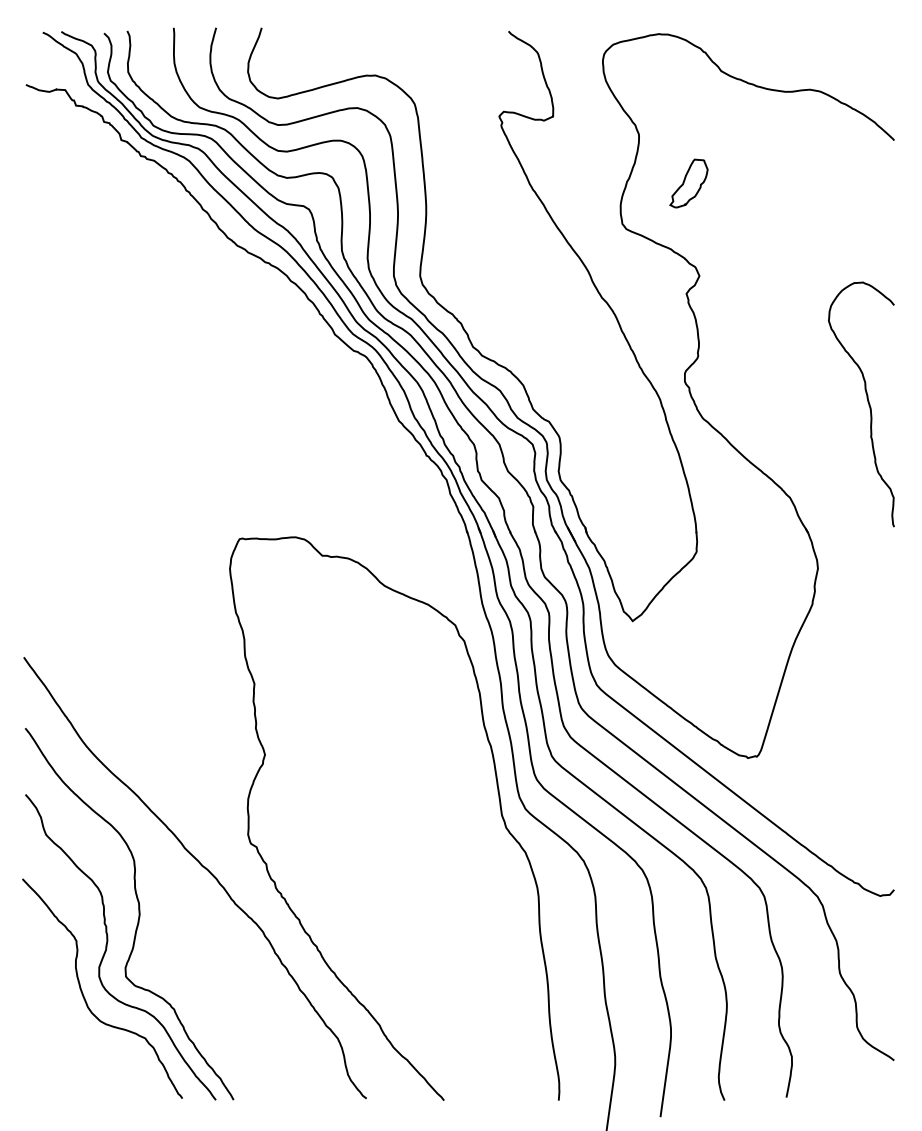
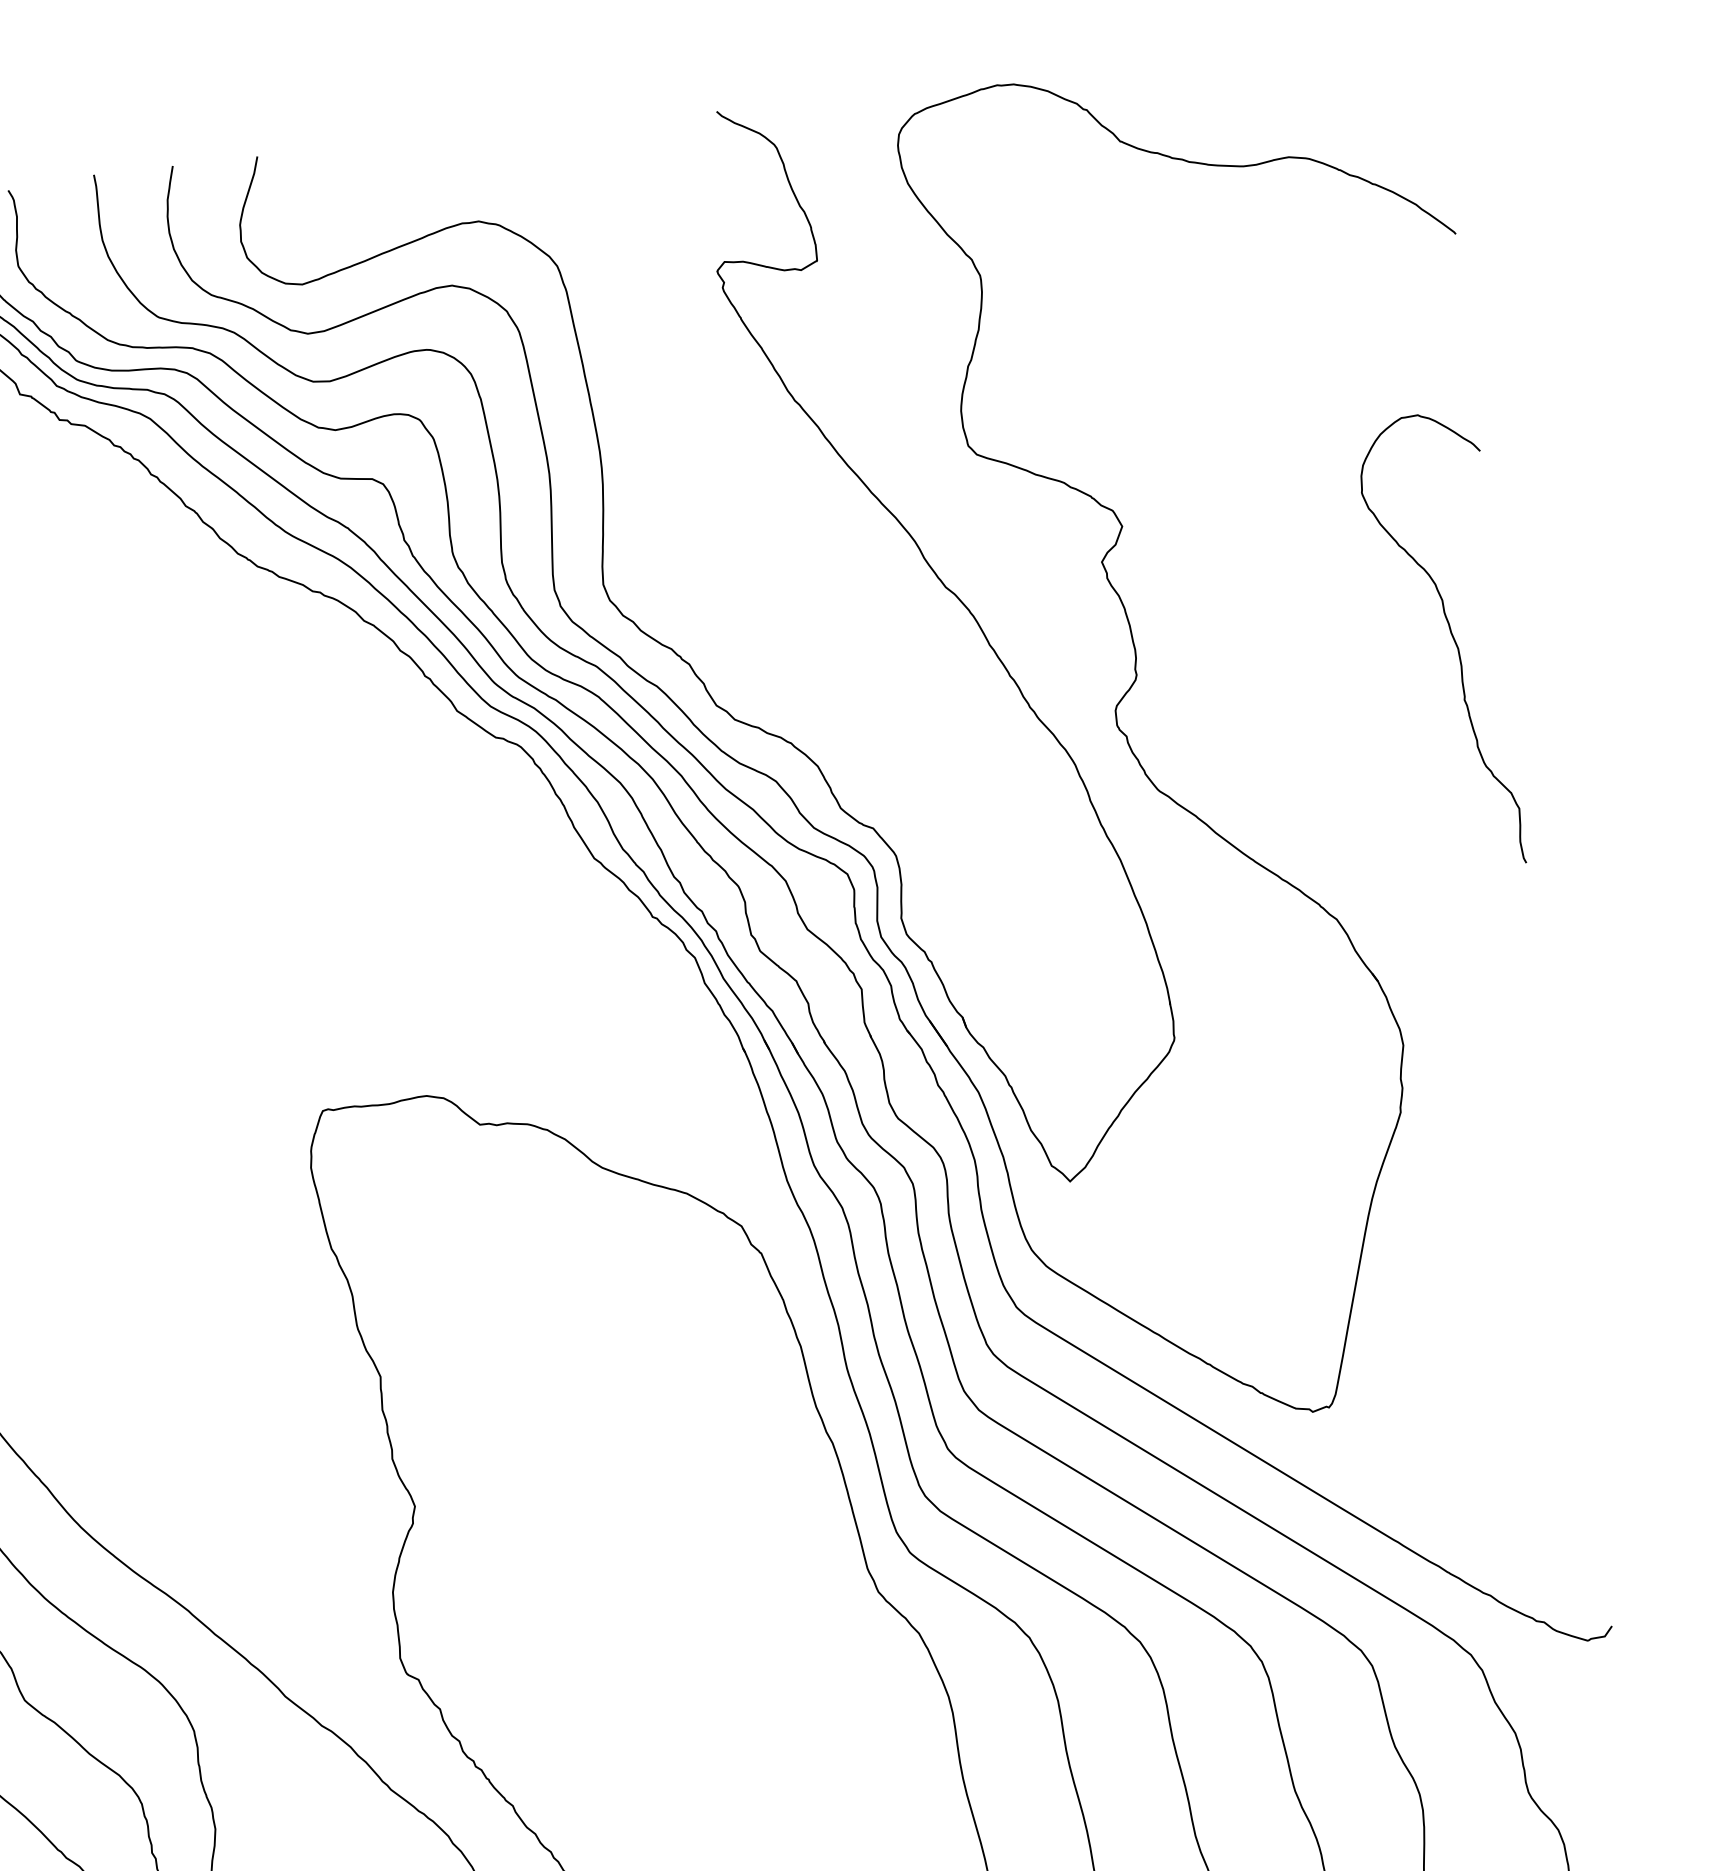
part: (688, 183) -> (1082, 356), removed
curve: (867, 402) -> (1450, 637), moved

